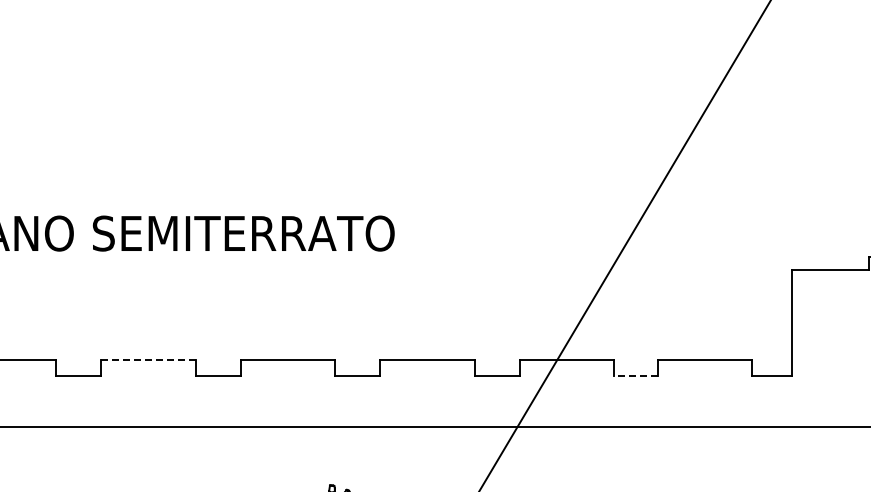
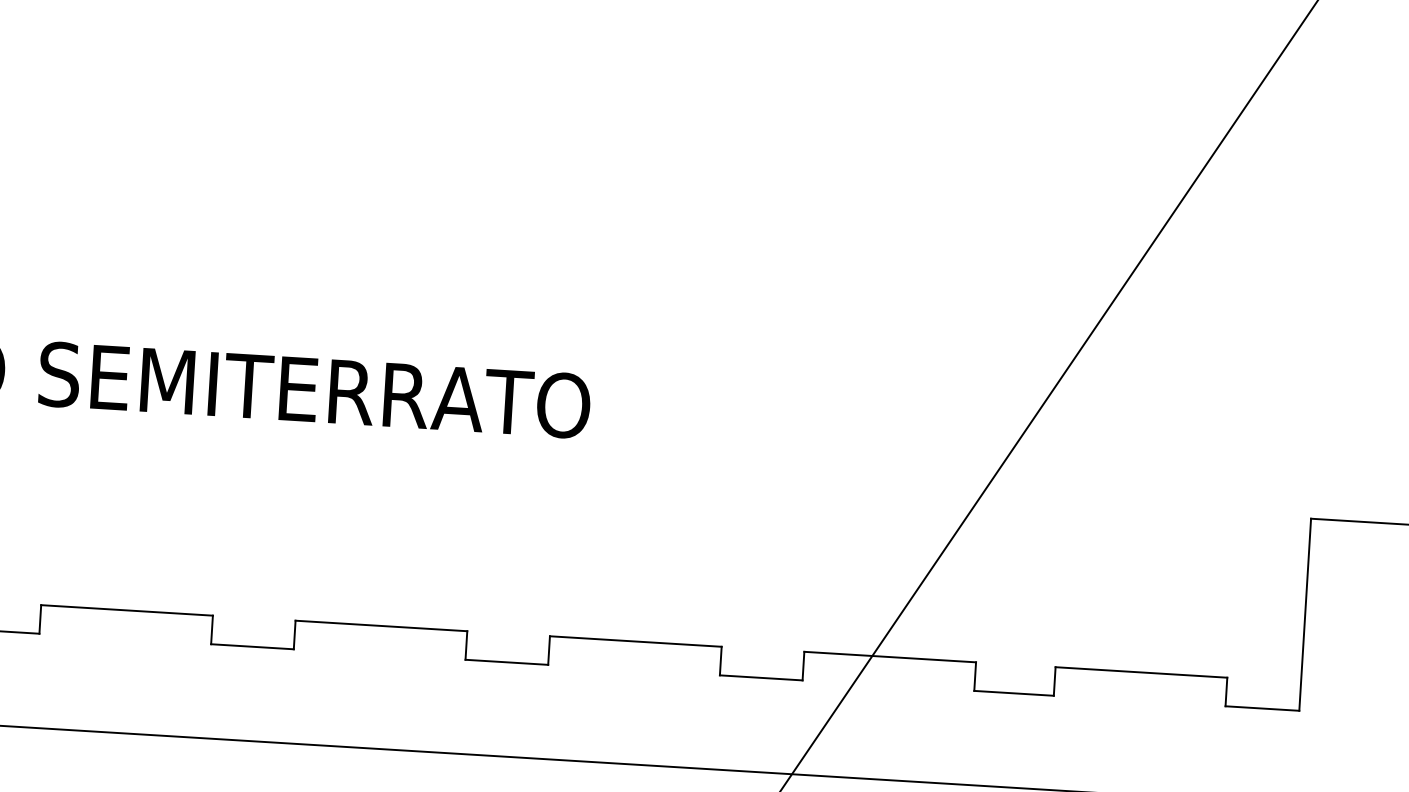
line: (148, 360) -> (126, 611), dashed -> solid
line: (635, 375) -> (1013, 692), dashed -> solid

